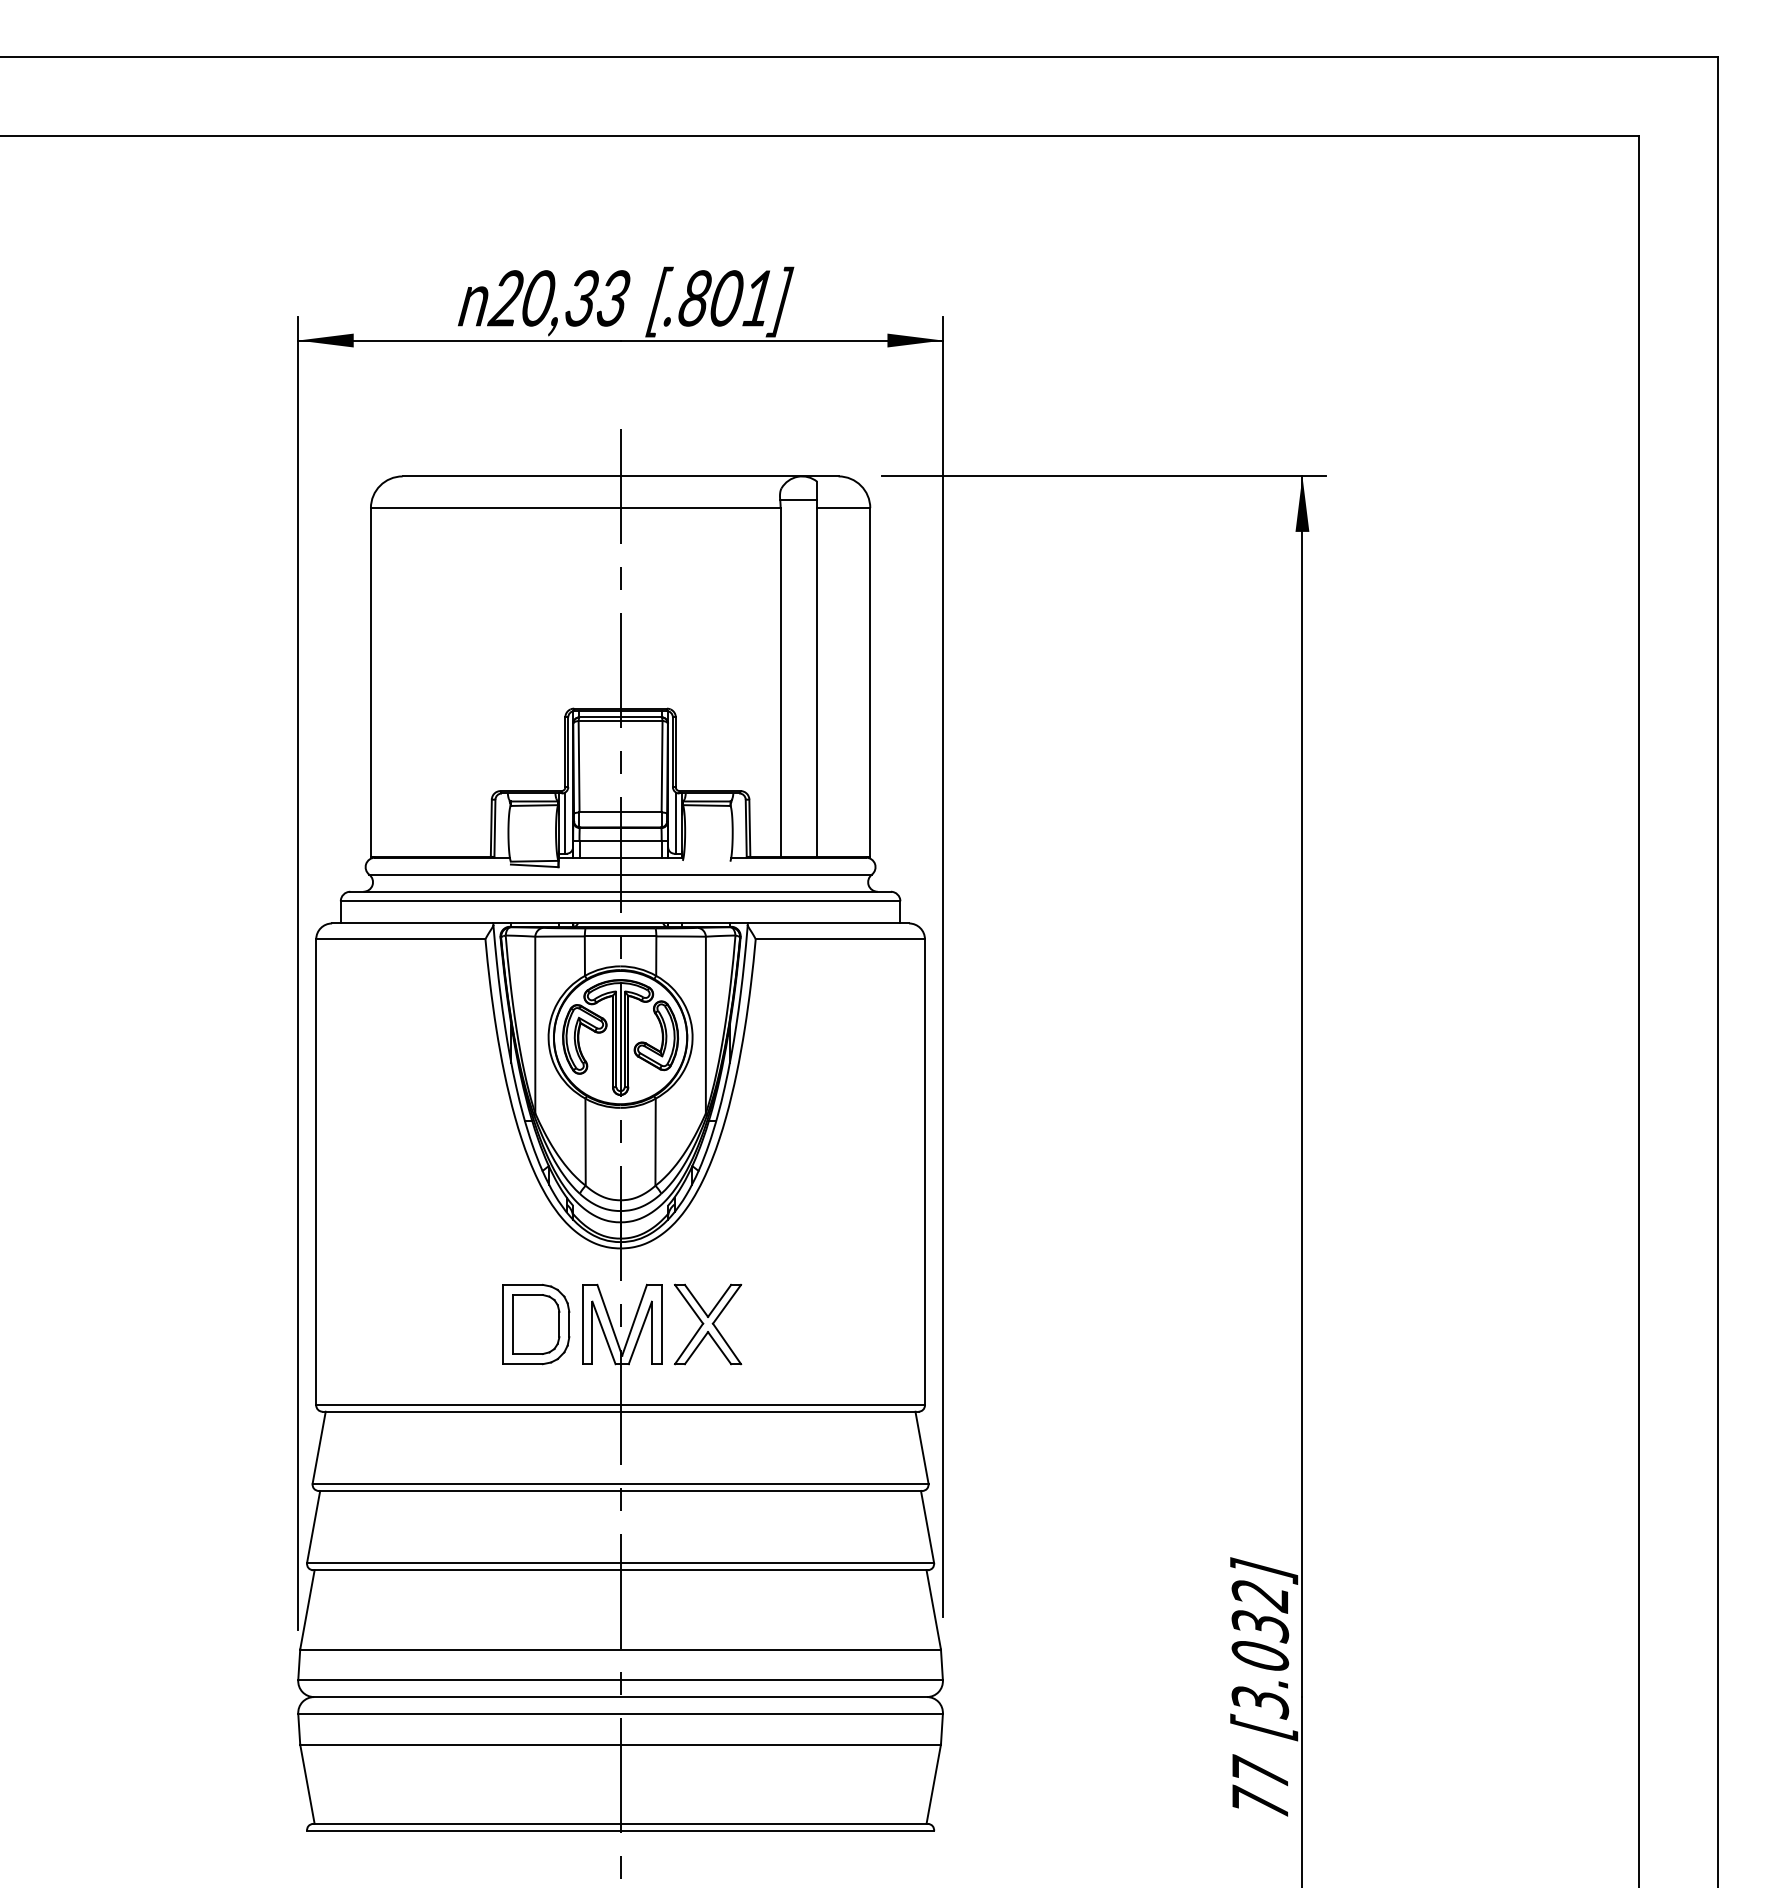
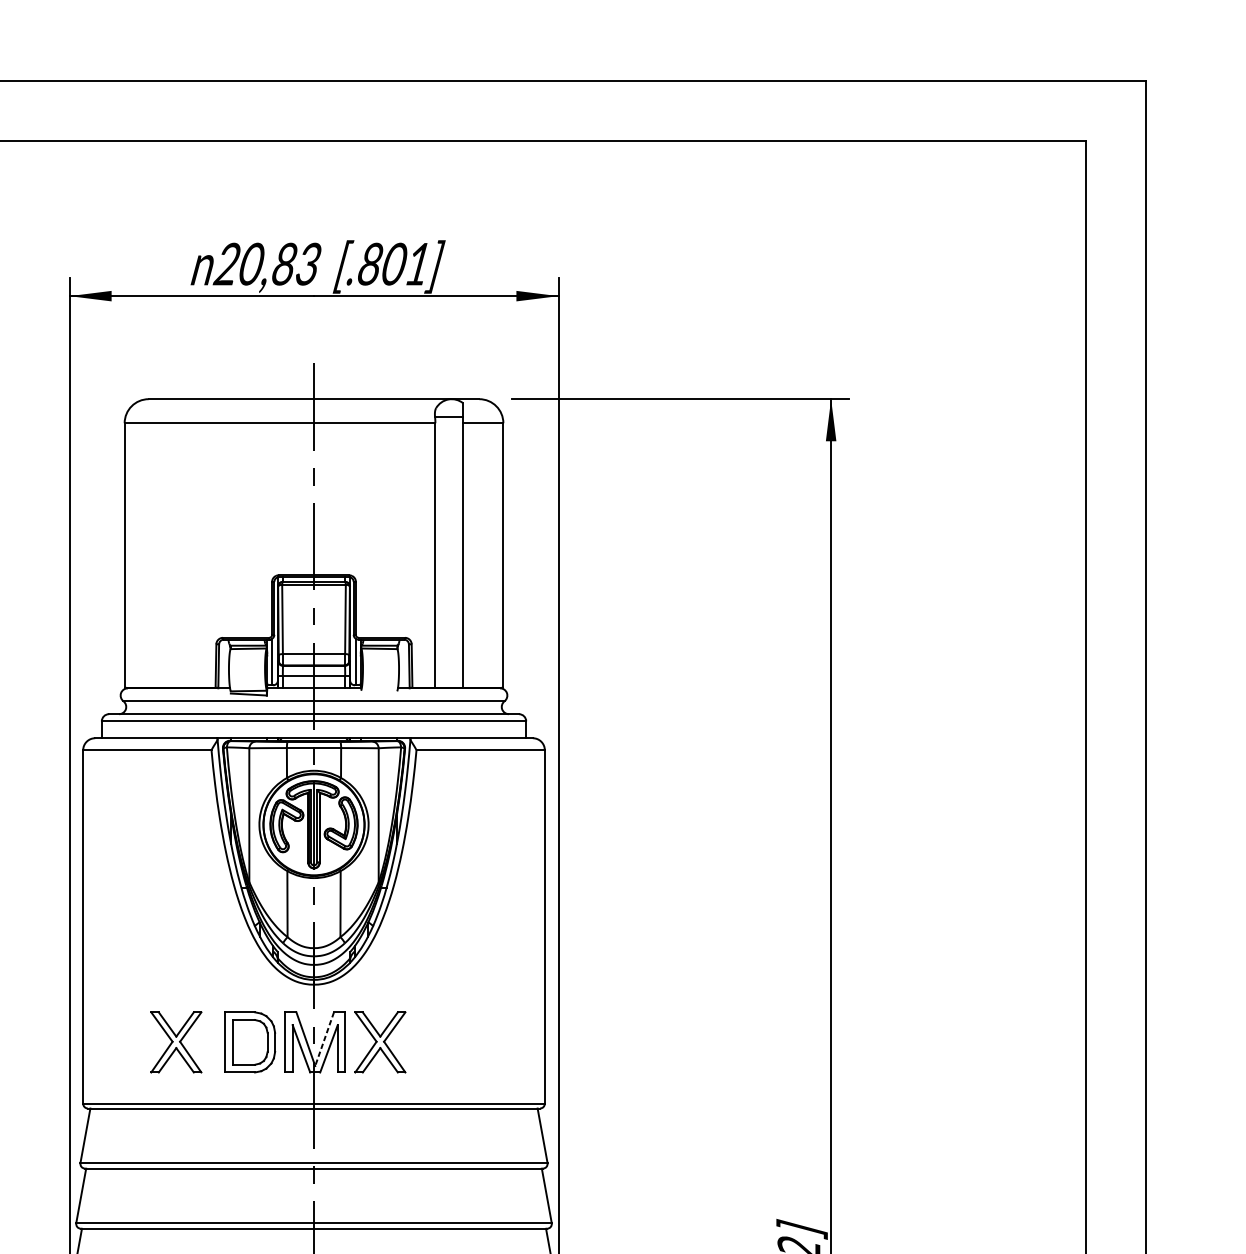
text: (581, 298) -> (284, 264), 20,33 -> 20,83
line: (634, 1320) -> (324, 1039), solid -> dashed
part: (439, 1324) -> (176, 1042), added

